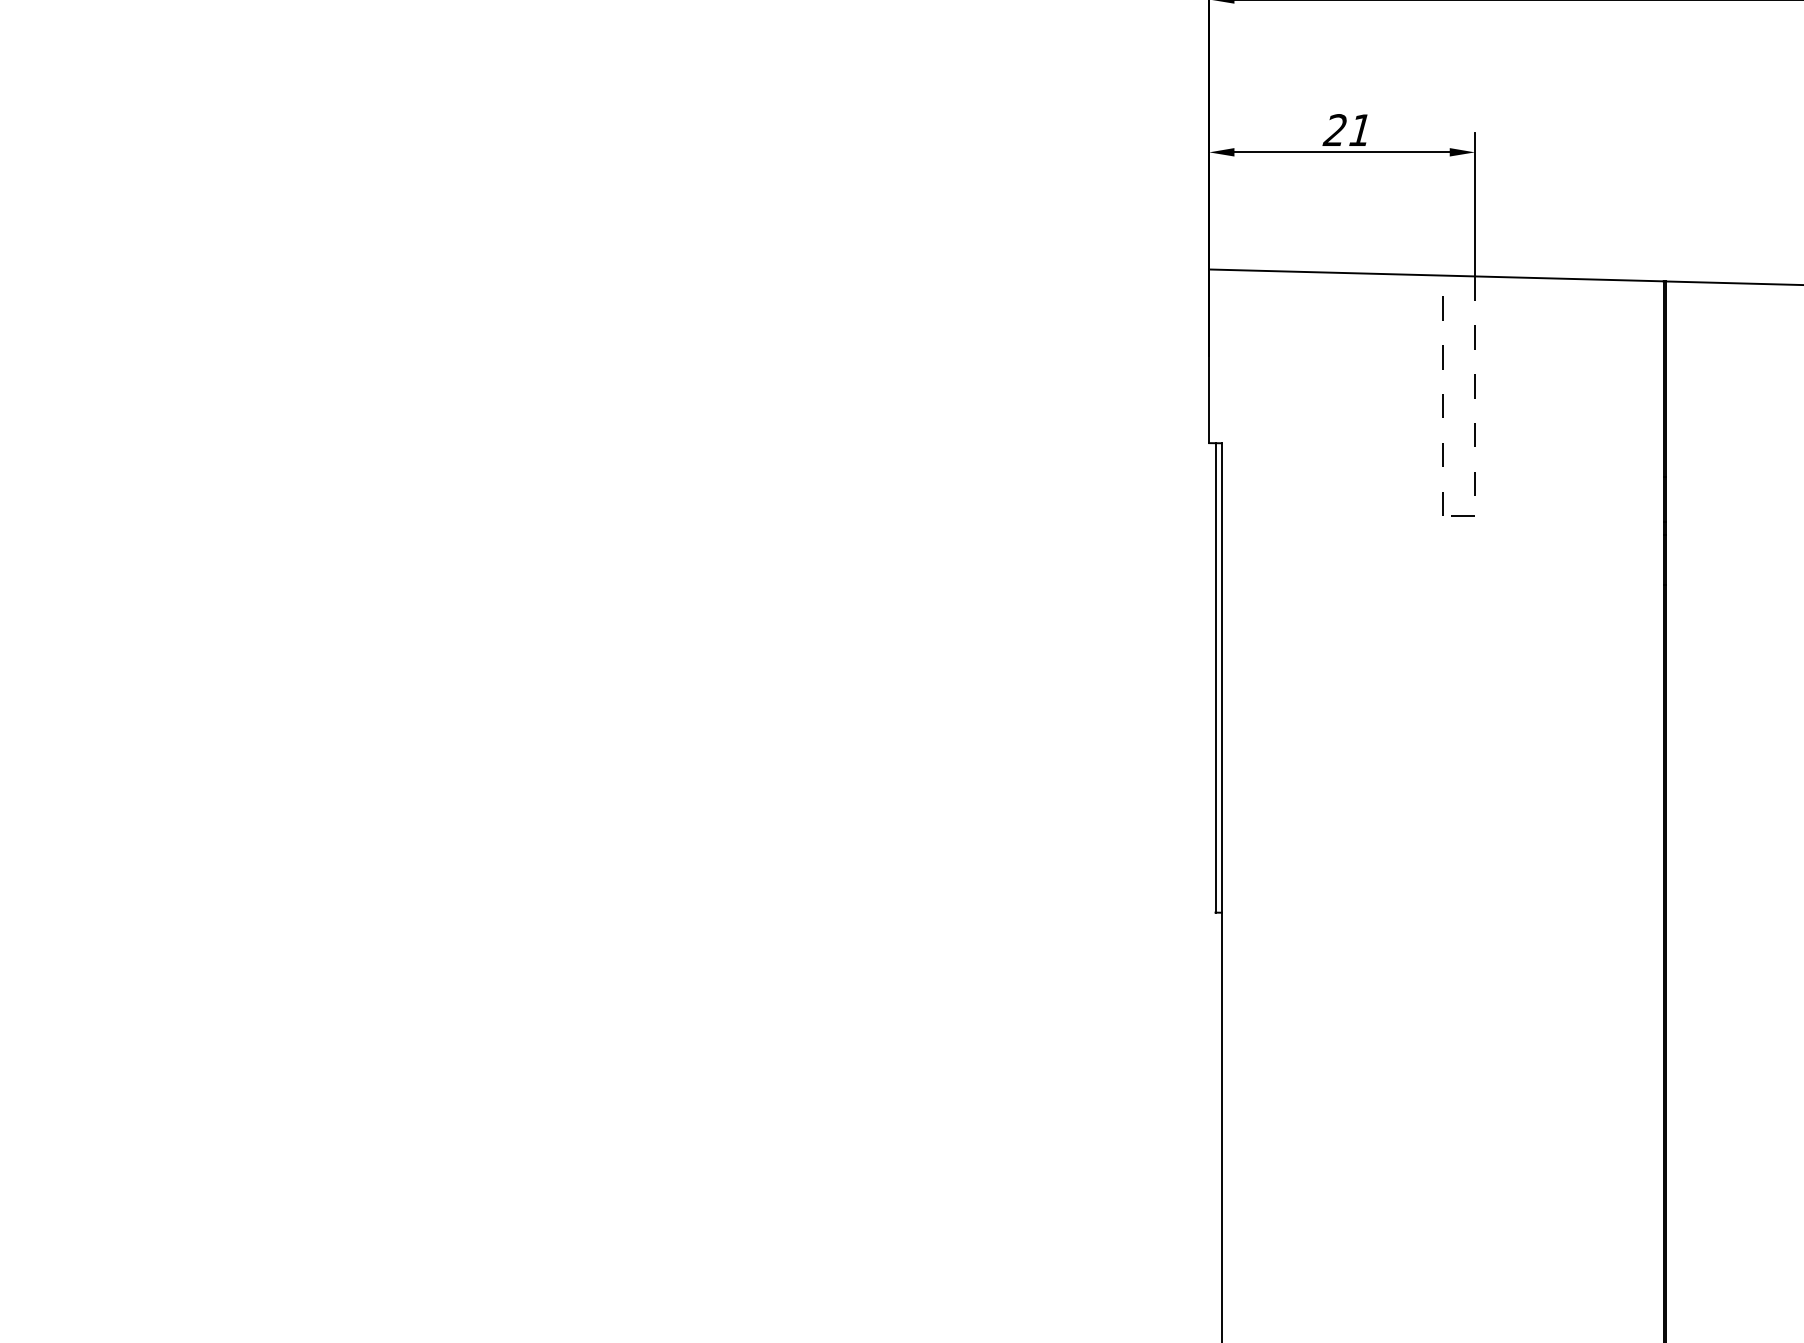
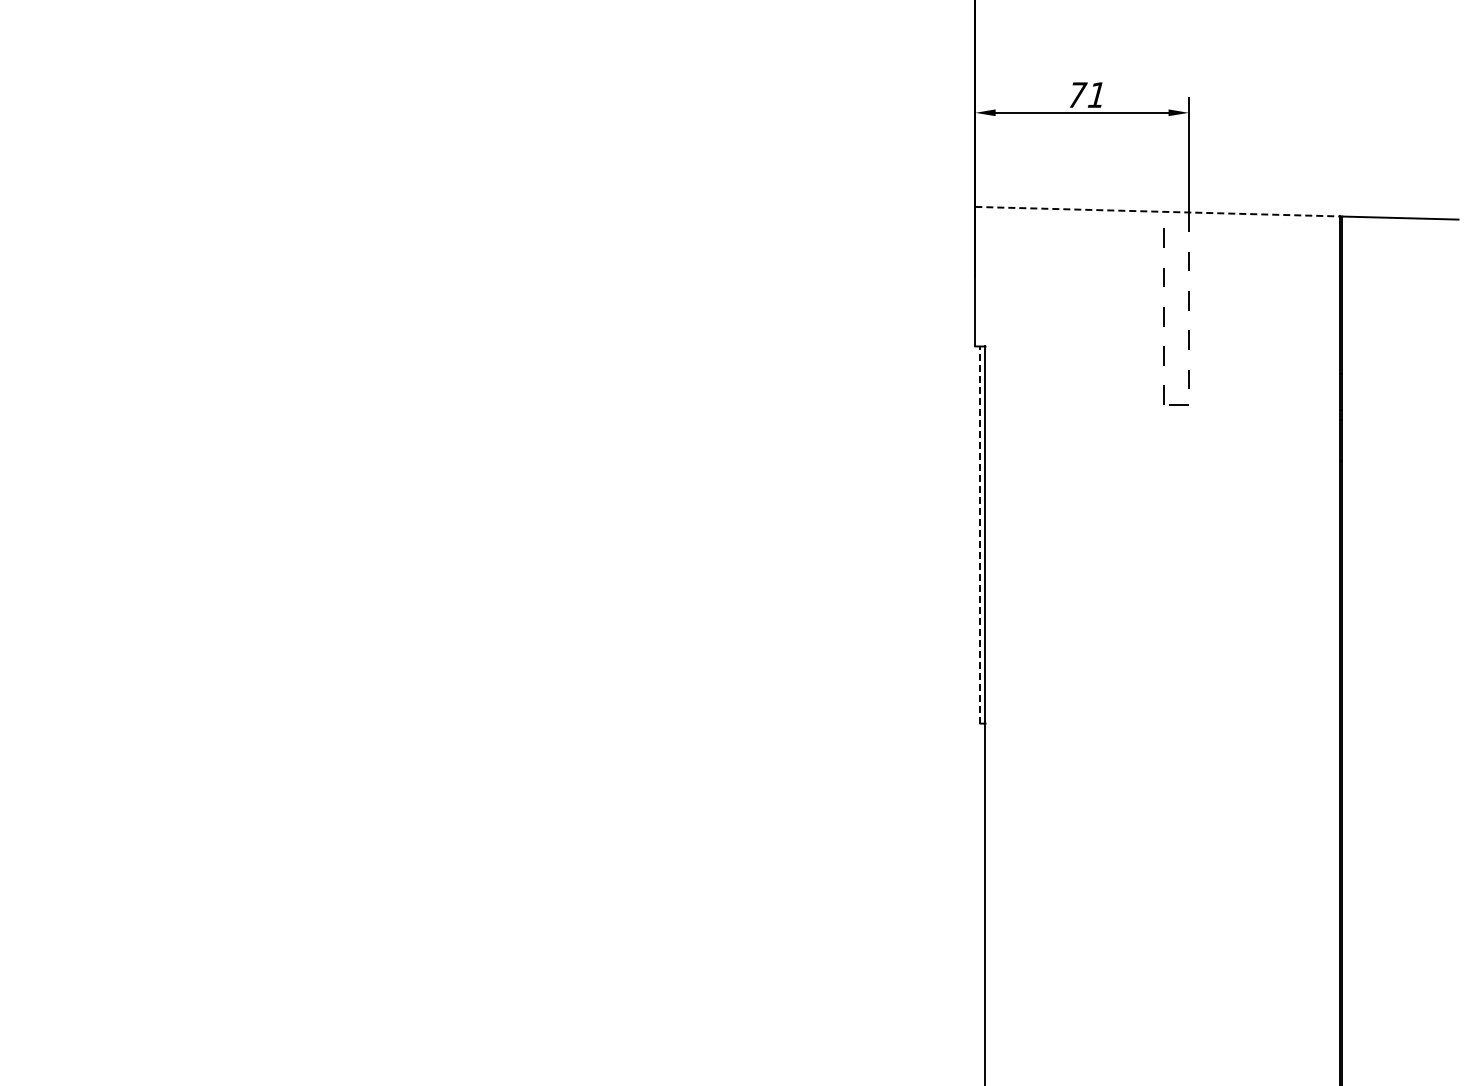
text: (1335, 129) -> (1076, 94), 21 -> 71
line: (1435, 275) -> (1157, 211), solid -> dashed
line: (1215, 678) -> (980, 535), solid -> dashed

